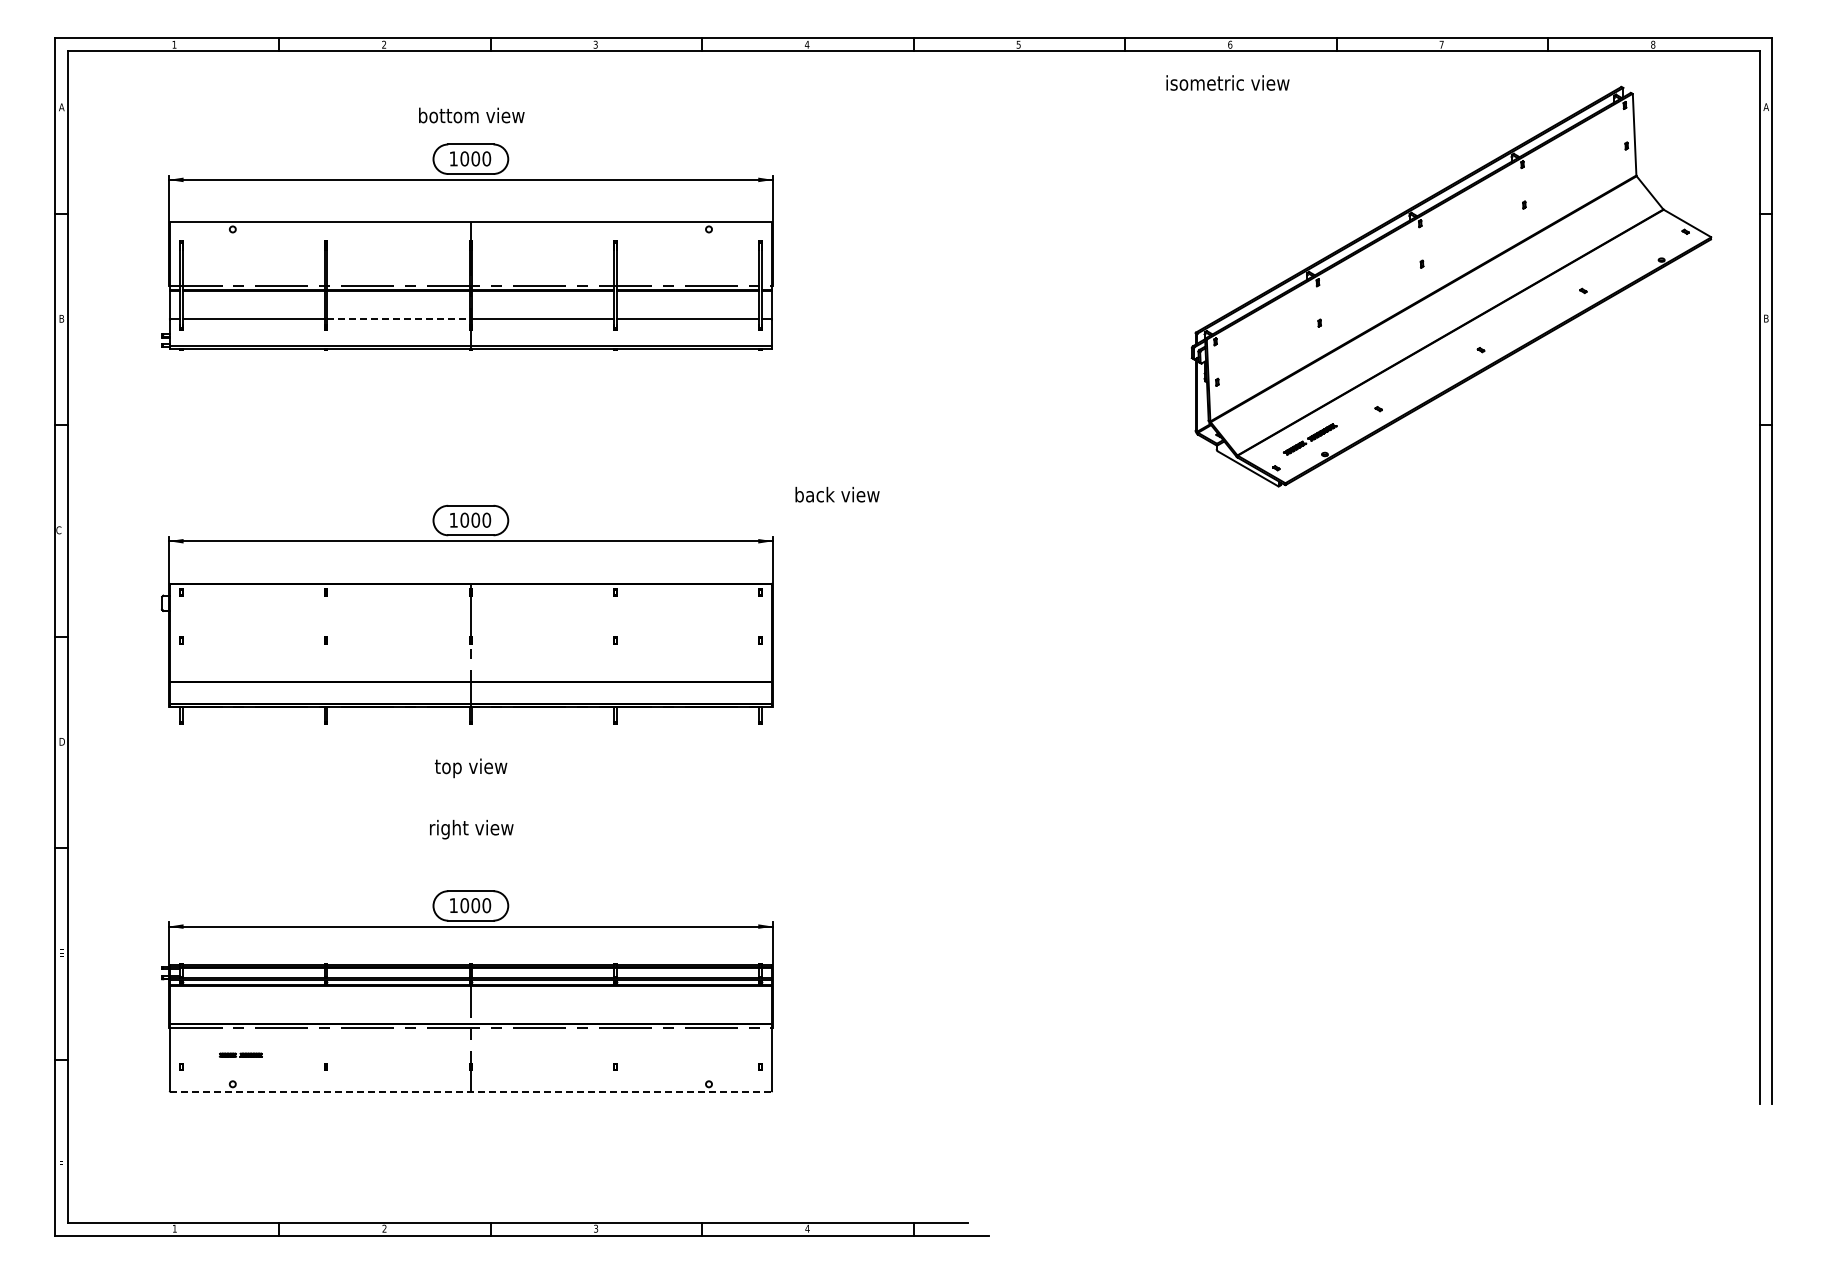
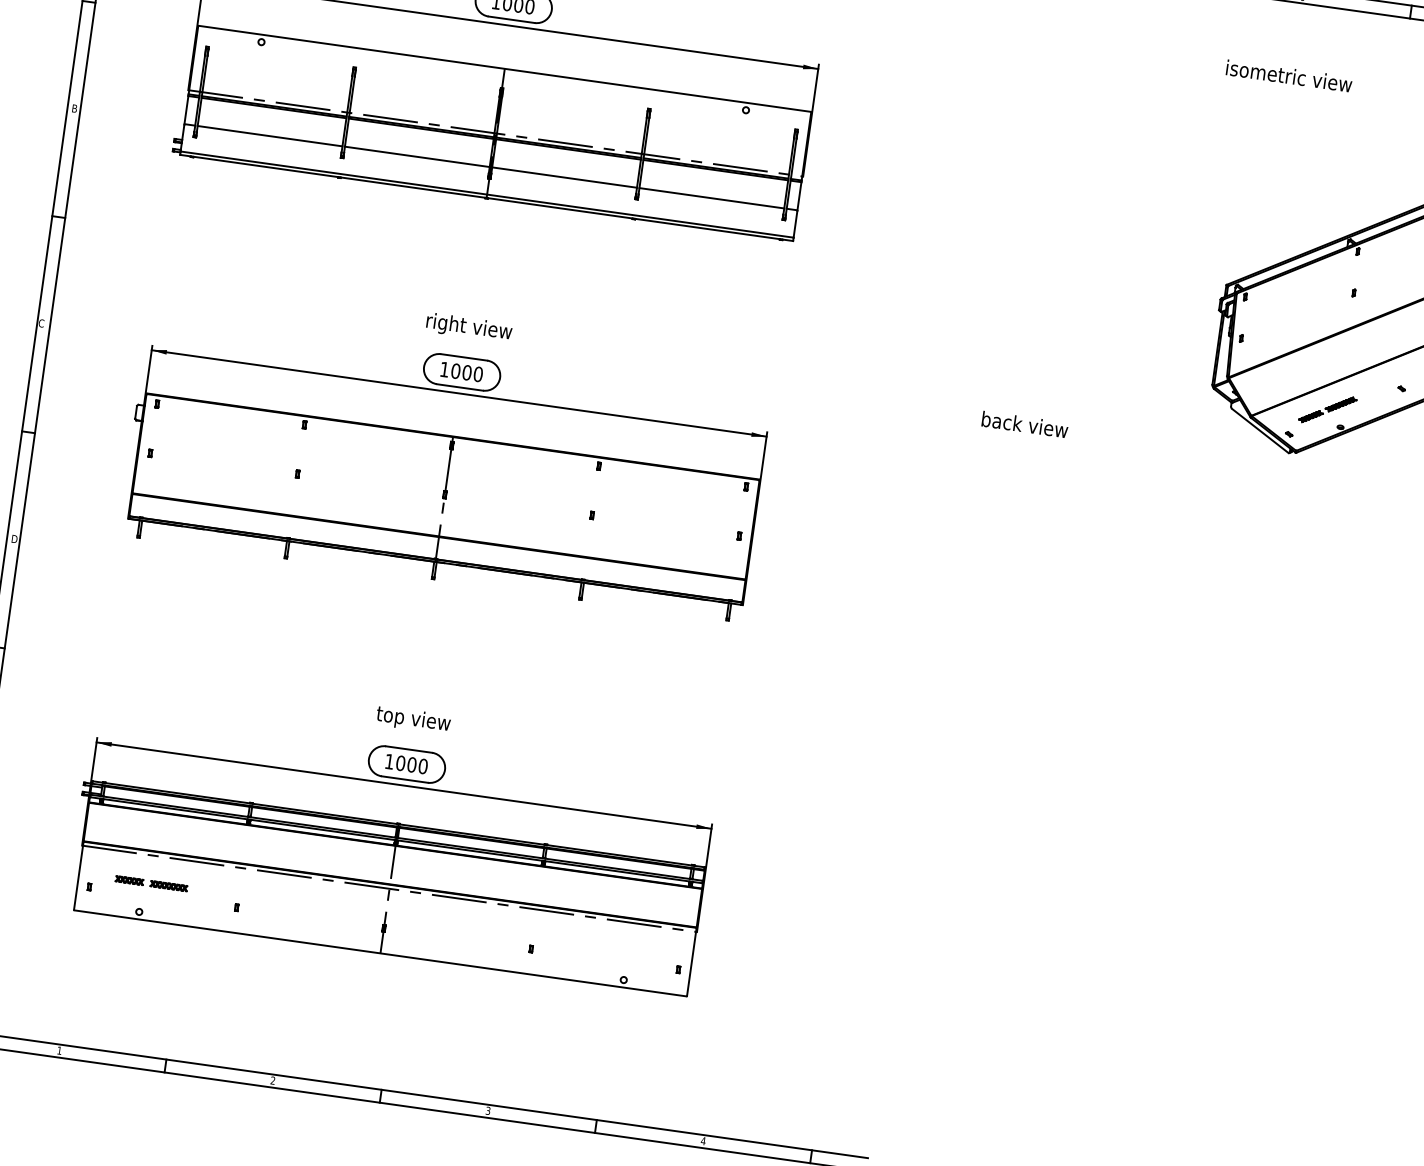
text: (1227, 82) -> (1288, 75), moved
line: (399, 318) -> (418, 156), dashed -> solid
text: (837, 494) -> (1025, 424), moved
text: (470, 768) -> (412, 720), moved
text: (471, 829) -> (469, 327), moved
part: (240, 1054) -> (151, 882), size x1.67
line: (470, 1091) -> (380, 953), dashed -> solid

